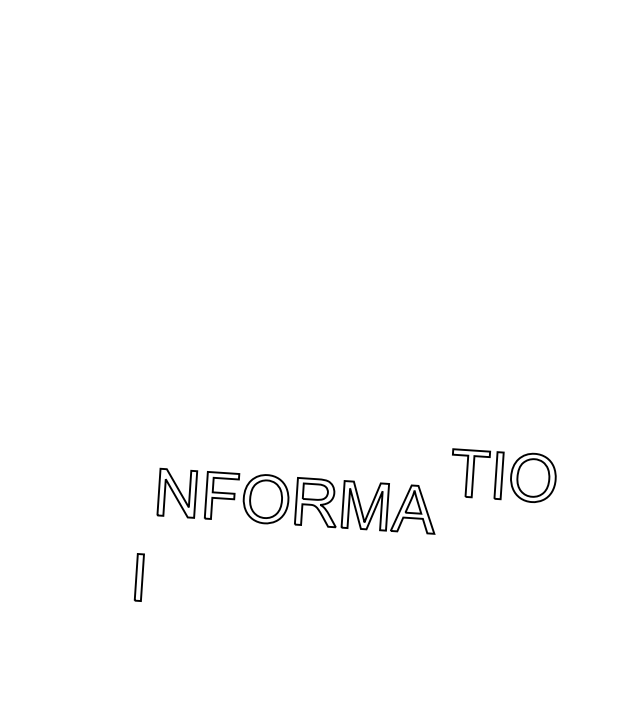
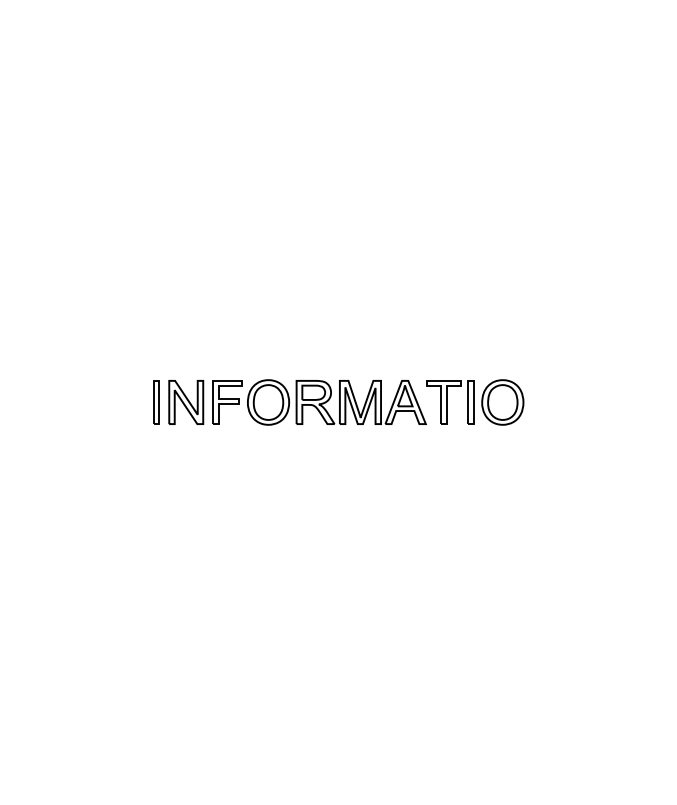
part: (503, 476) -> (475, 402), moved
part: (139, 577) -> (156, 402), moved

